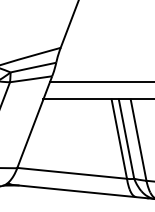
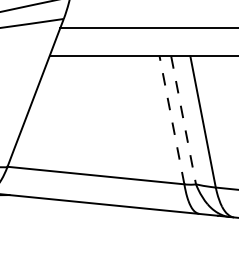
line: (119, 138) -> (172, 119), solid -> dashed
line: (126, 139) -> (183, 120), solid -> dashed

